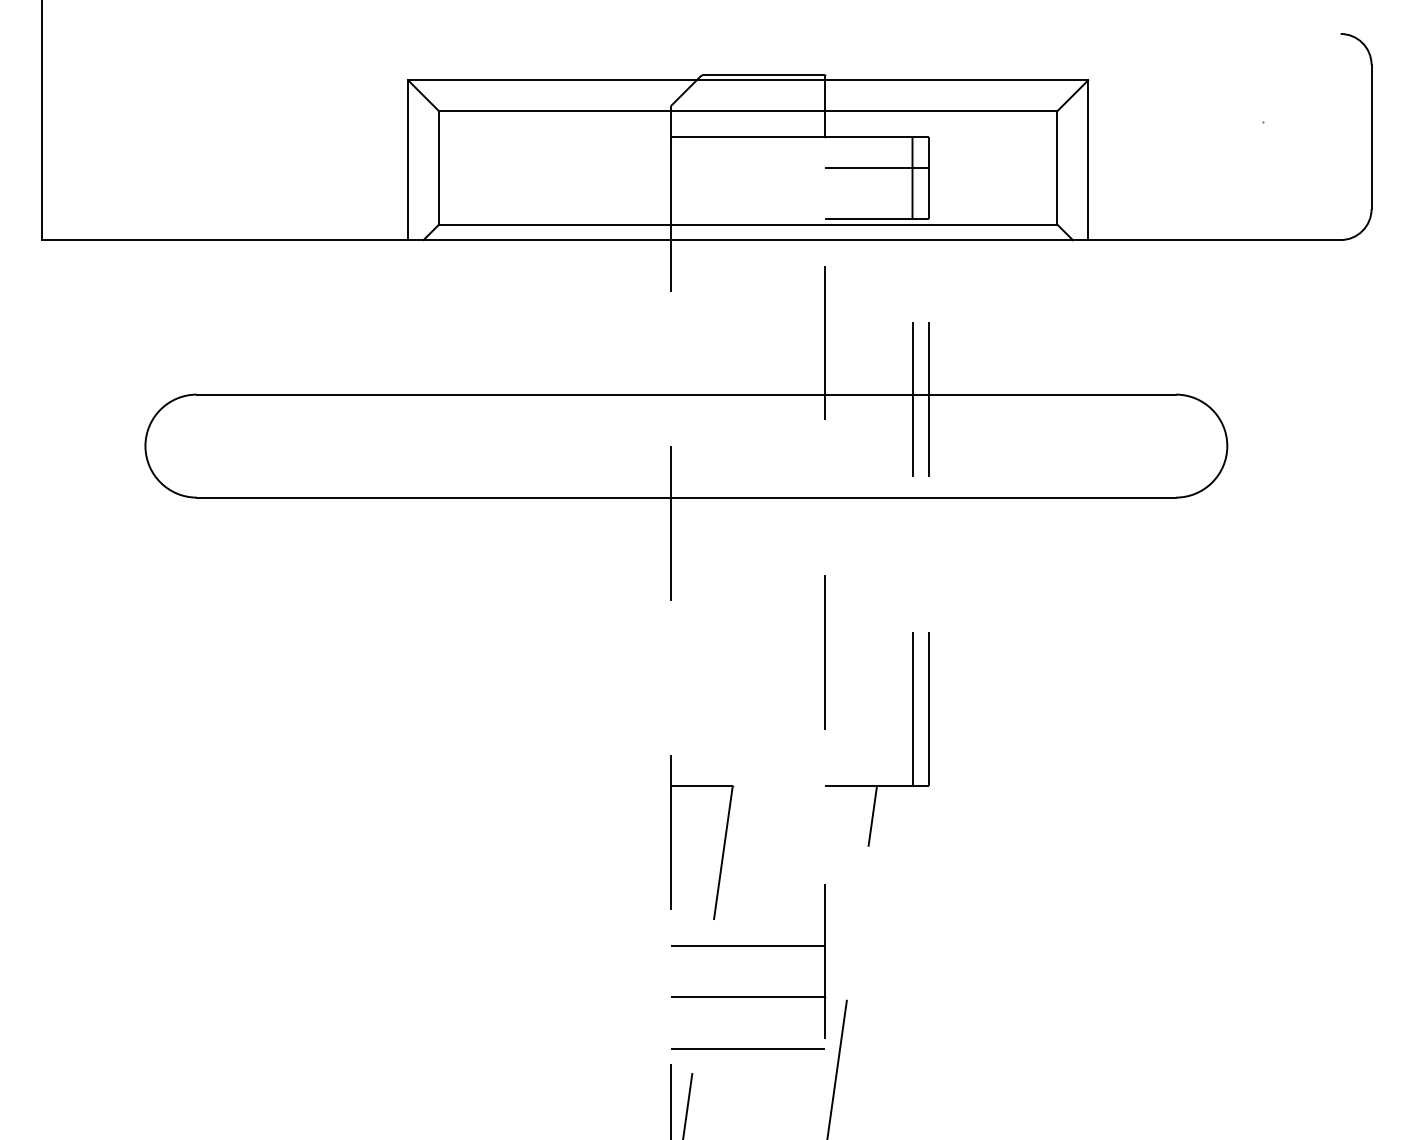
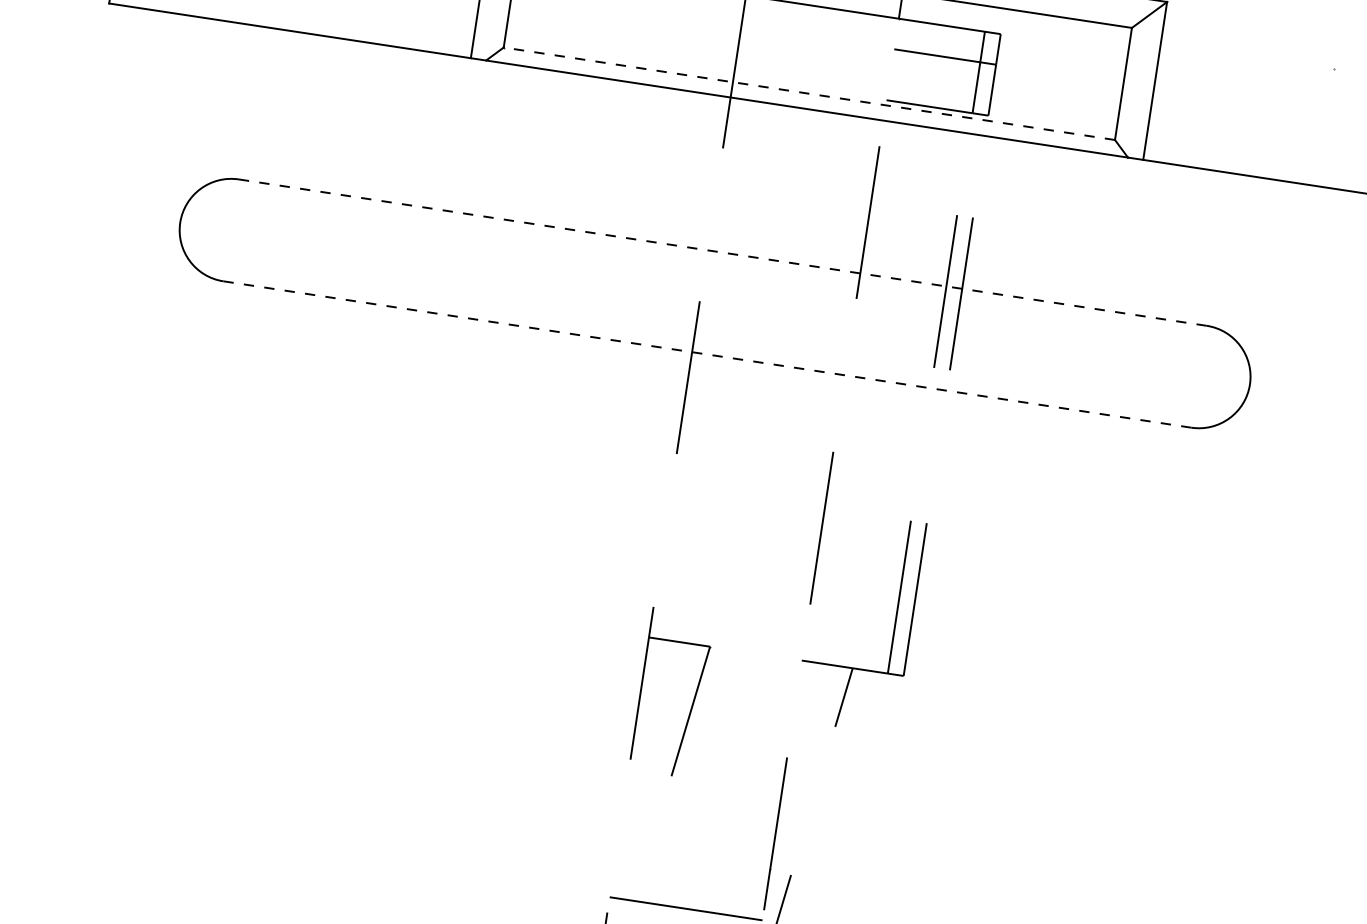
line: (747, 224) -> (808, 93), solid -> dashed
line: (686, 394) -> (722, 252), solid -> dashed
line: (685, 497) -> (706, 354), solid -> dashed
line: (747, 945) -> (700, 806), removed
line: (747, 997) -> (693, 857), removed

